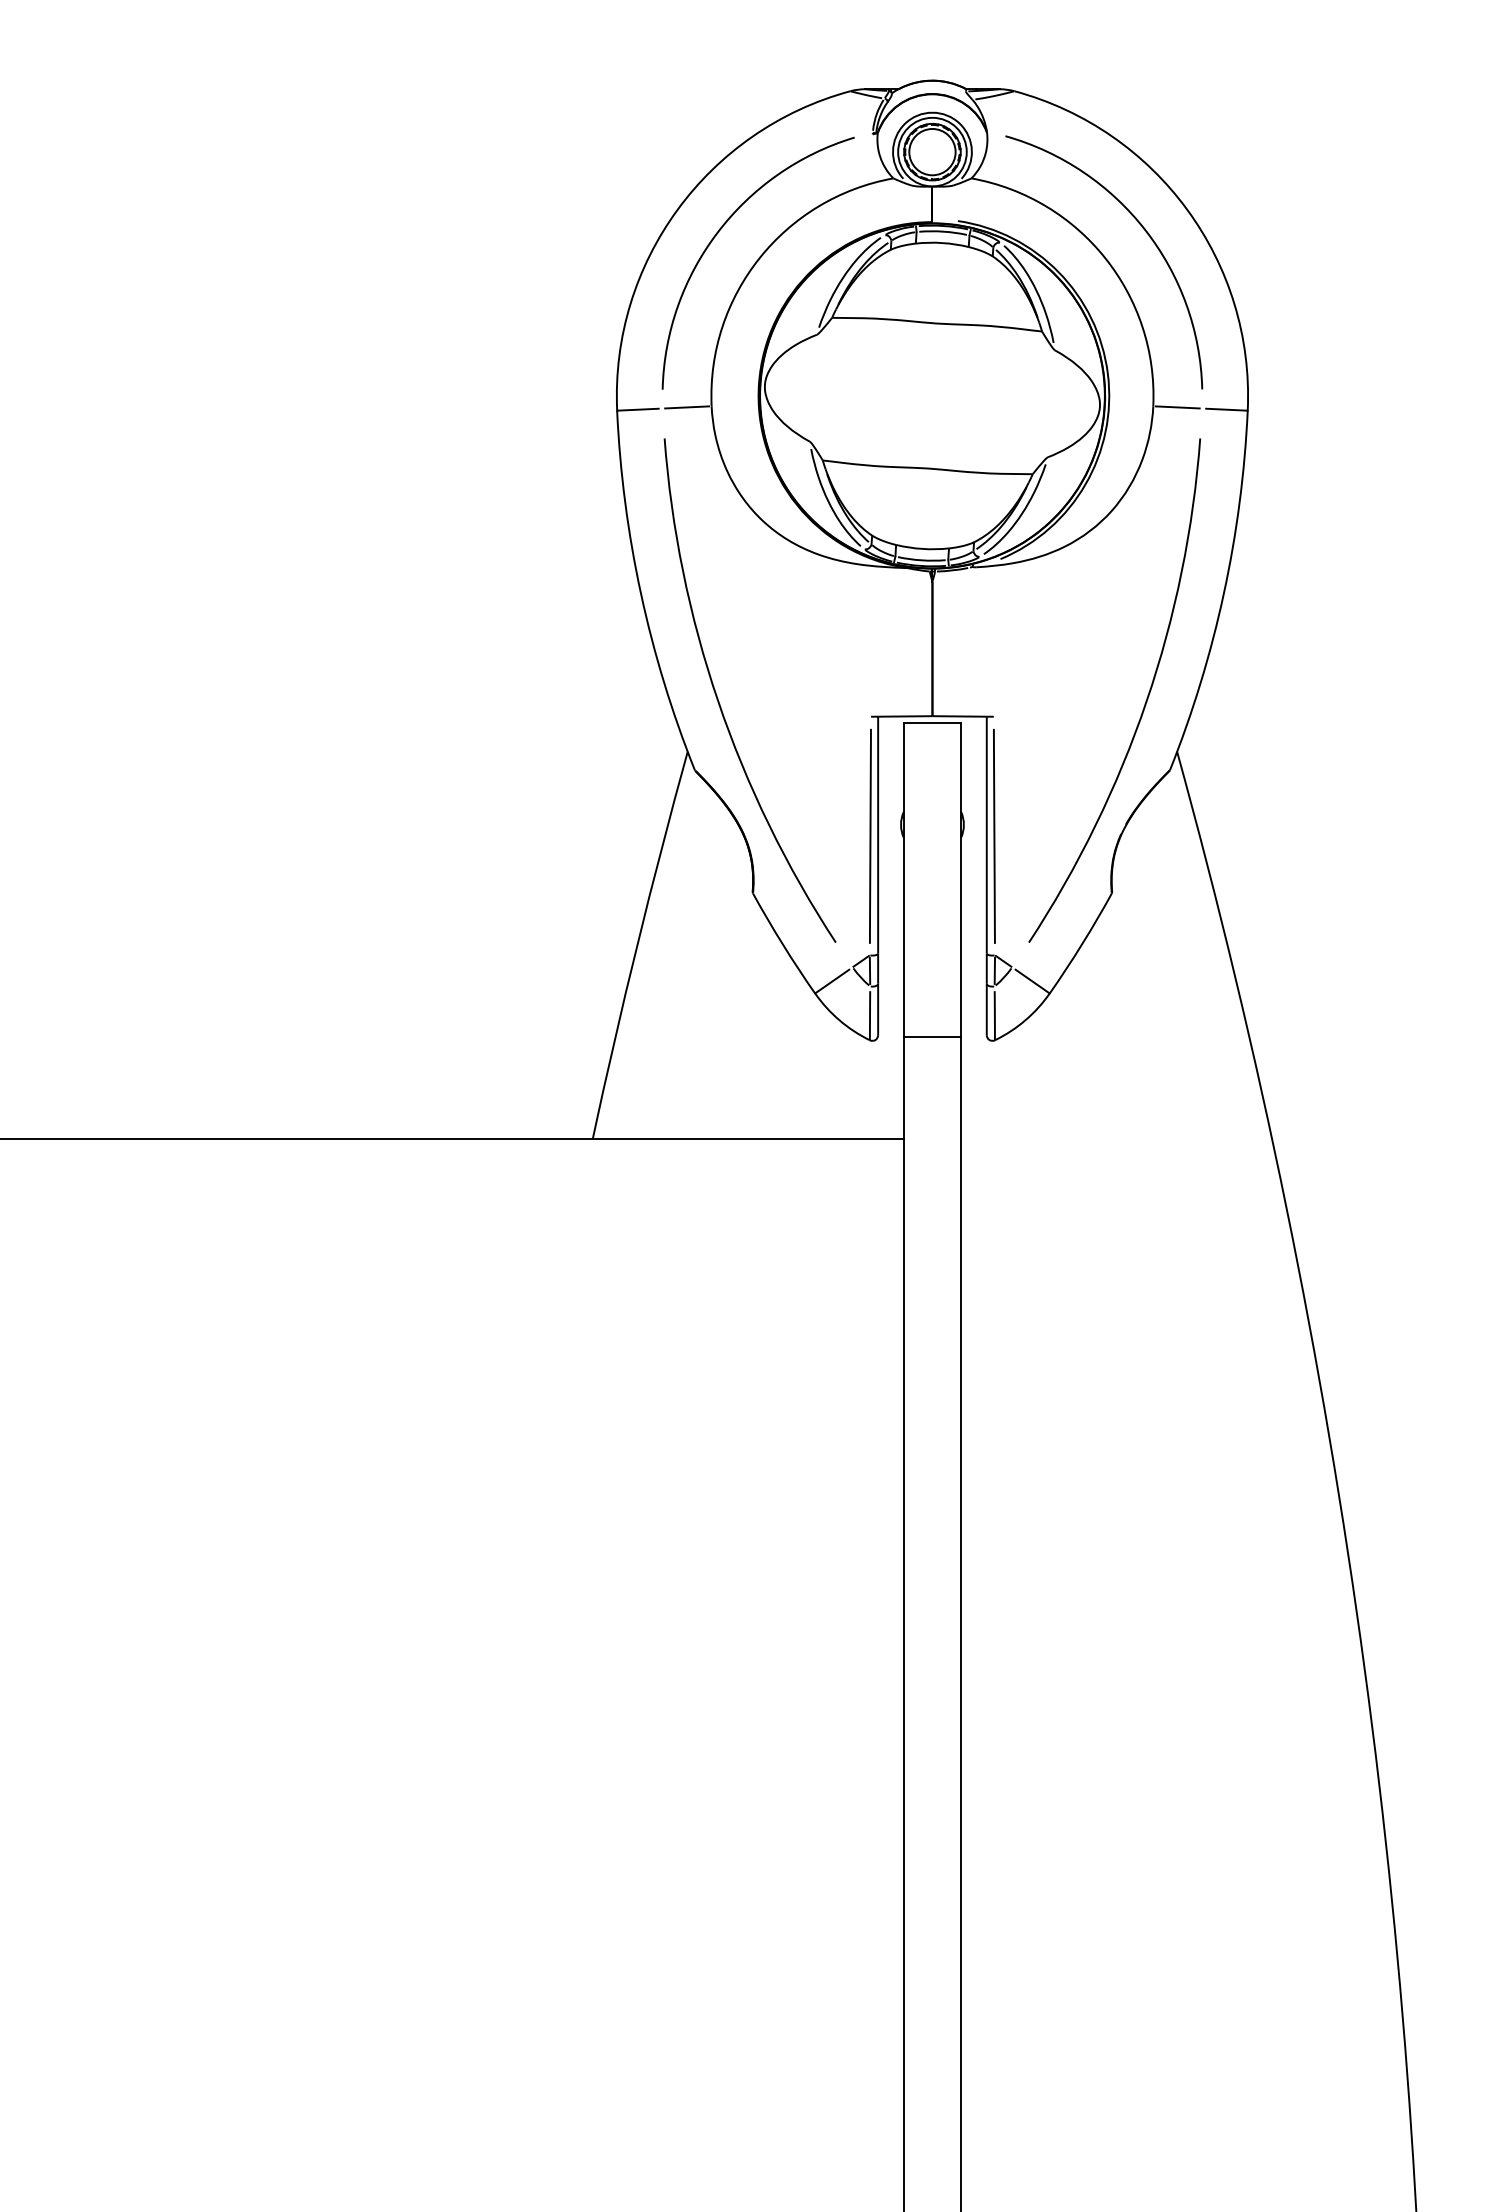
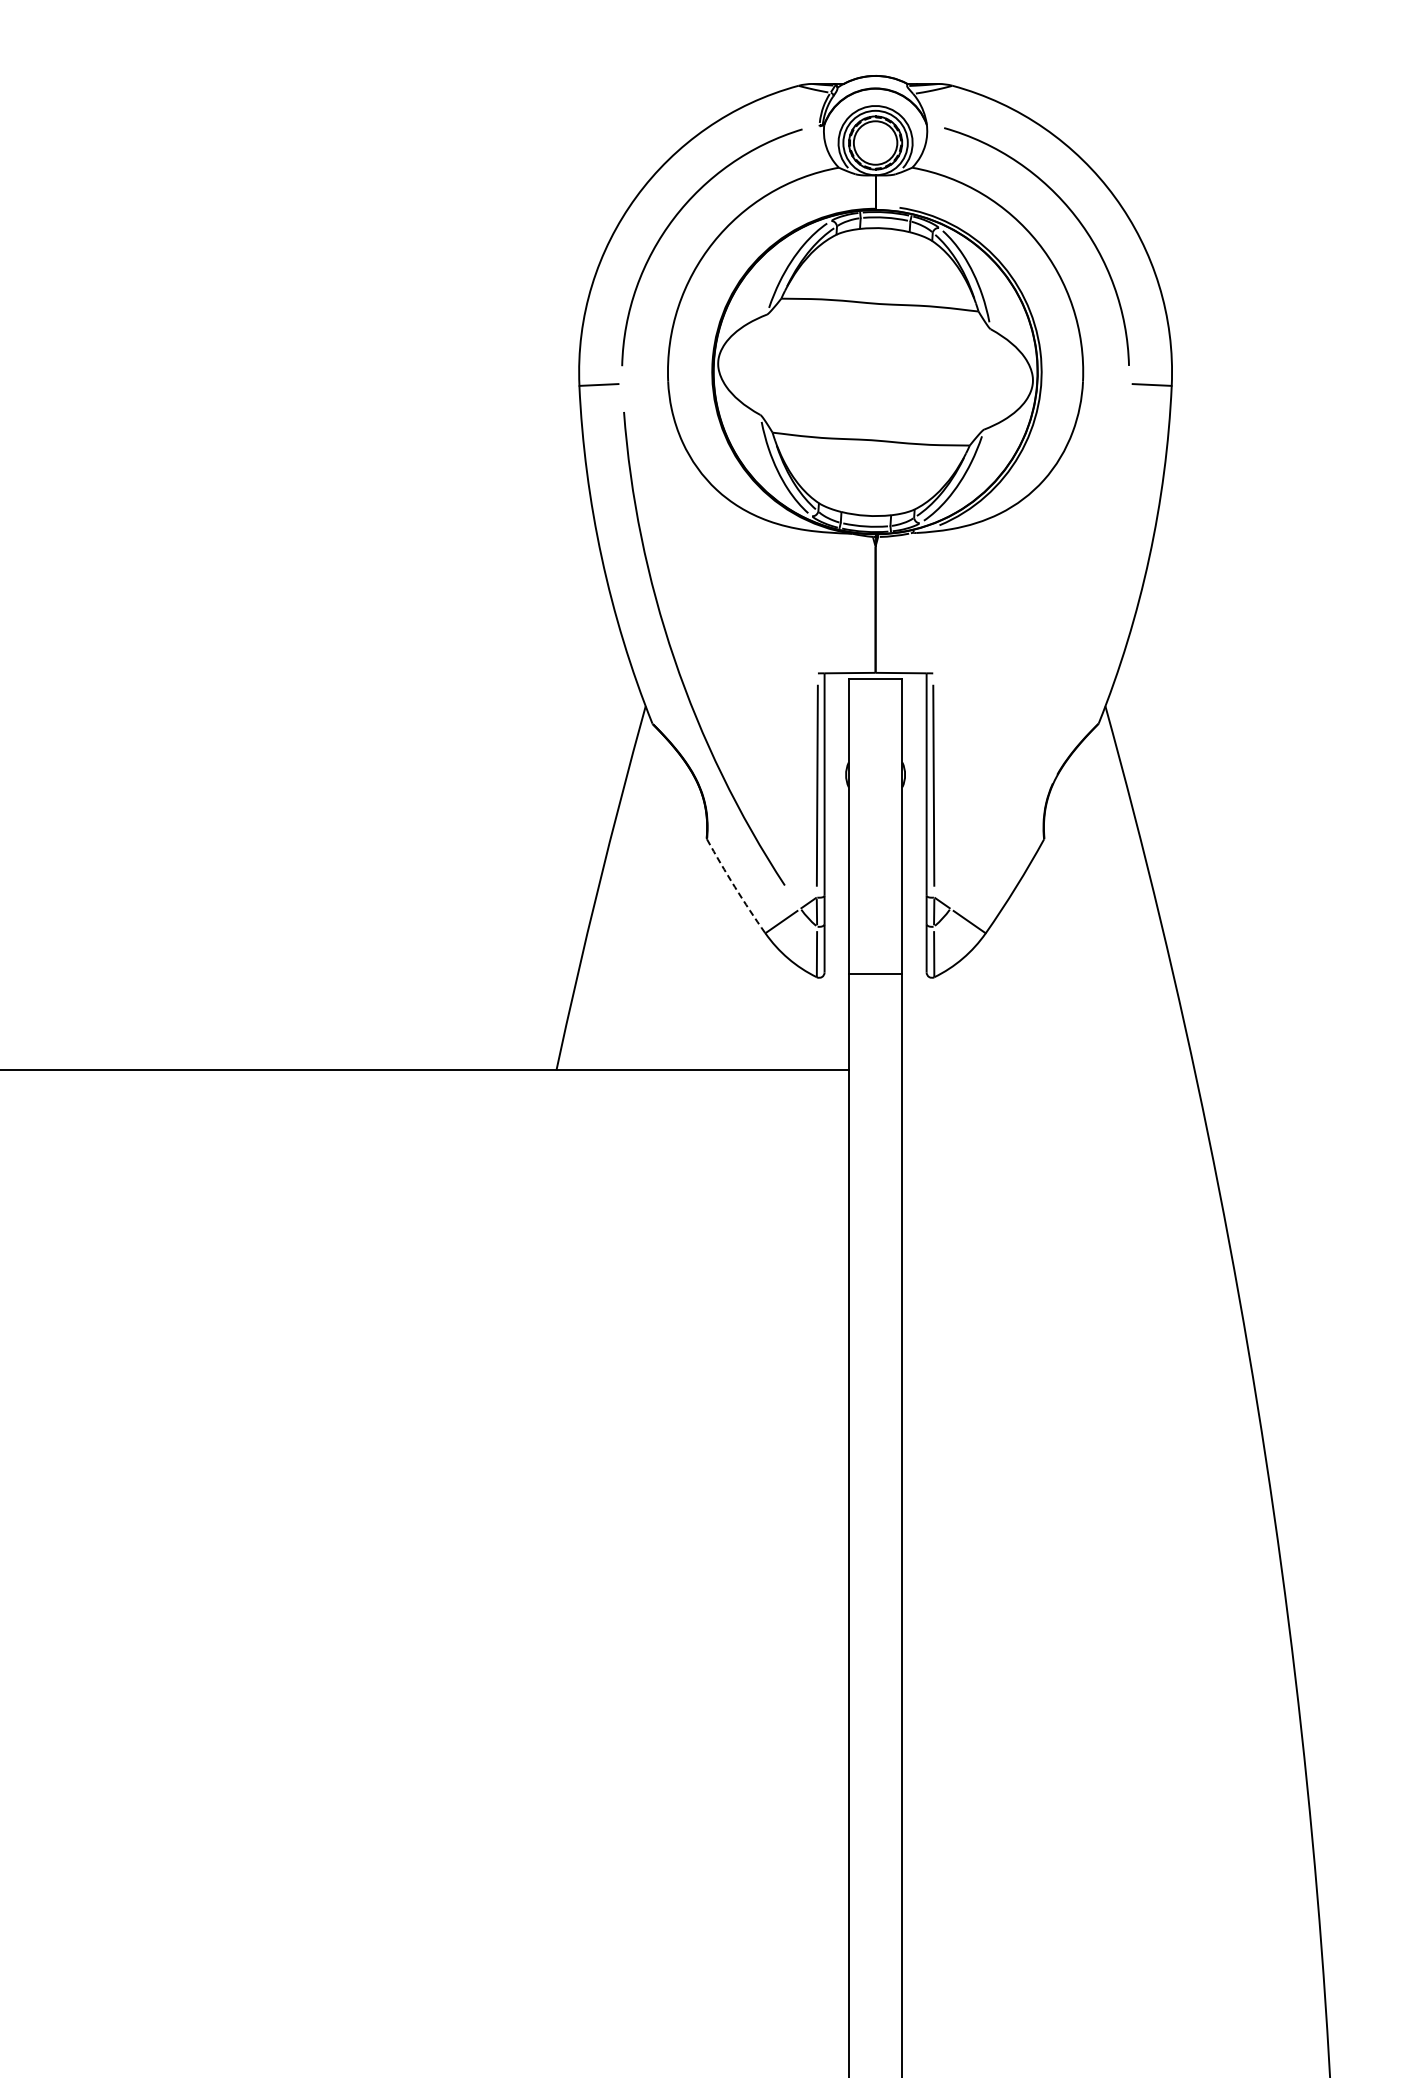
line: (687, 407) -> (645, 382), removed
line: (1177, 407) -> (1105, 382), removed
arc: (1145, 700) -> (1075, 658), removed
arc: (782, 944) -> (734, 887), solid -> dashed

